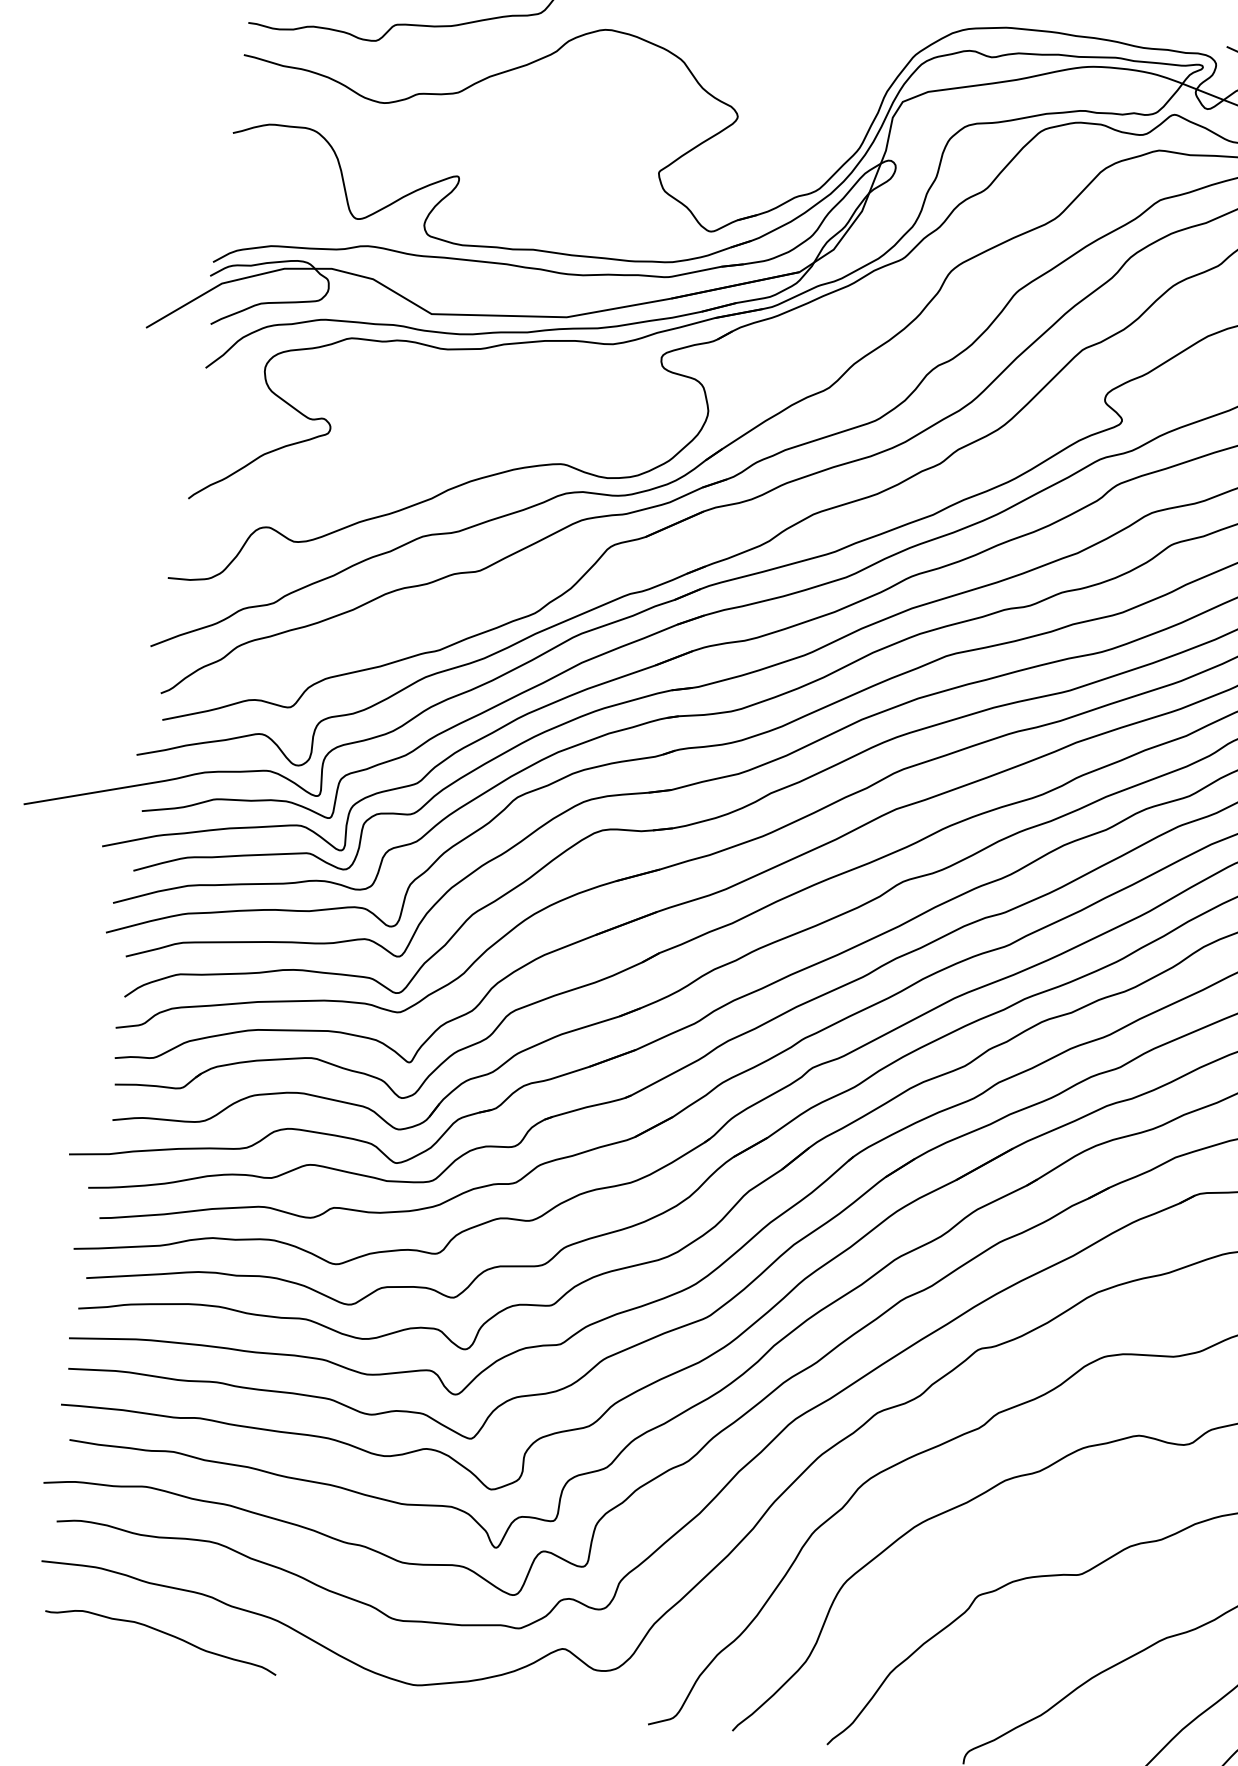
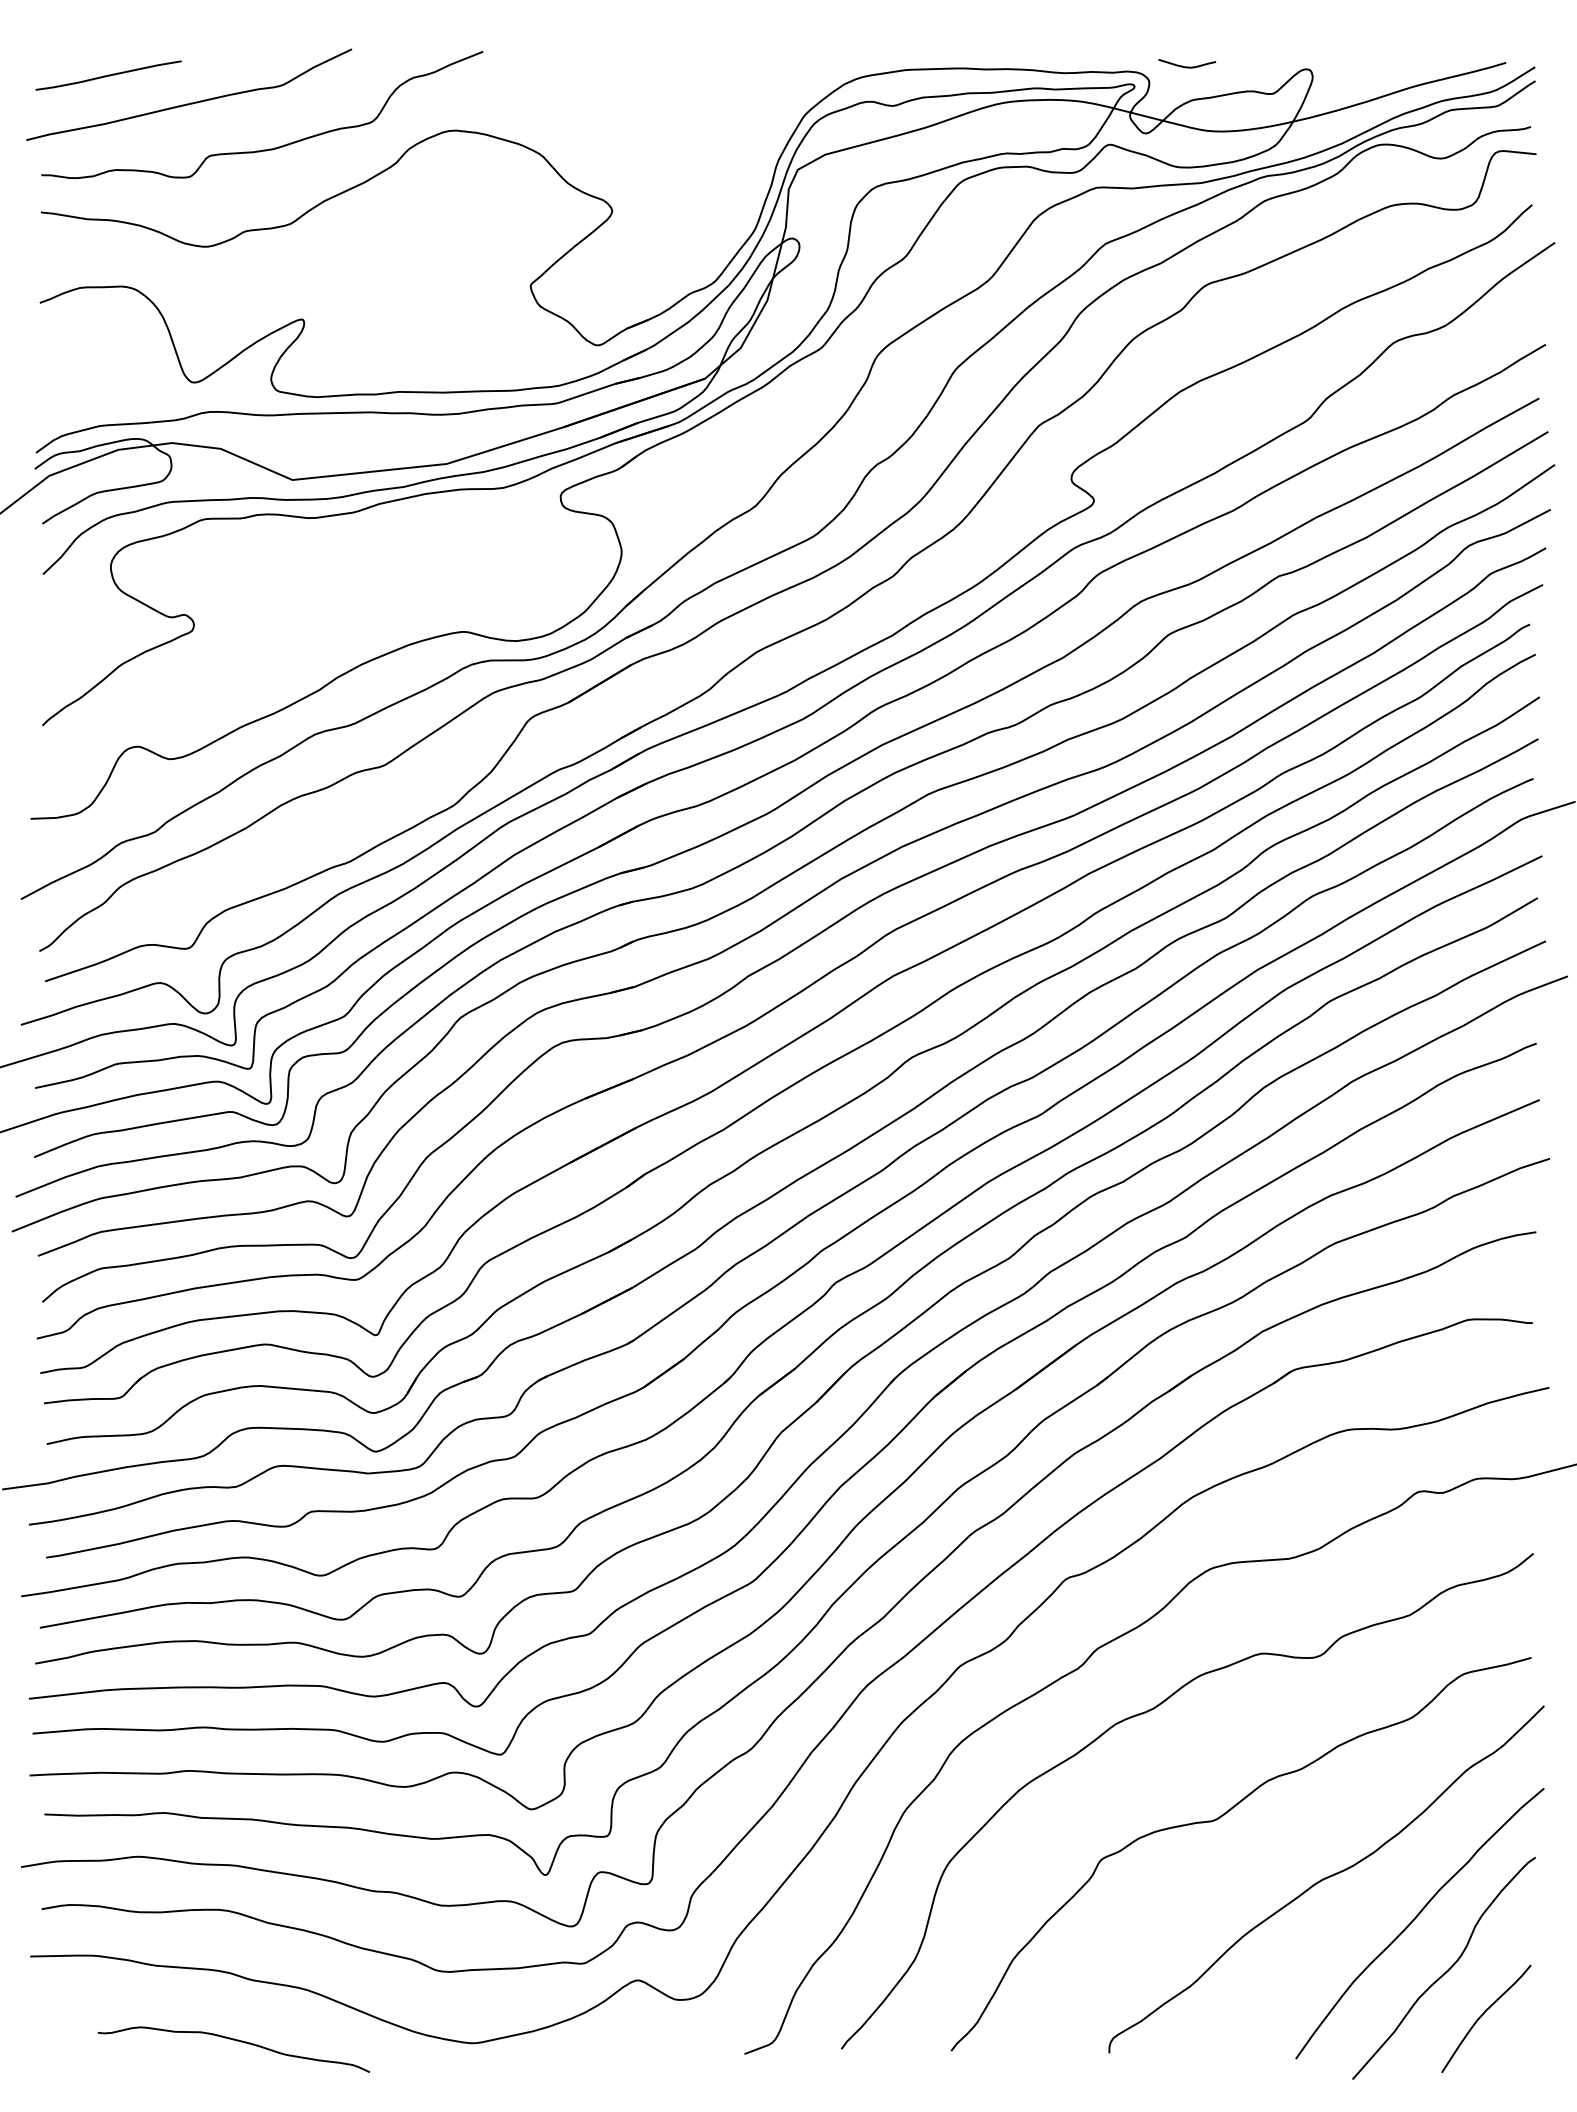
curve: (164, 1633) -> (236, 2041), moved

